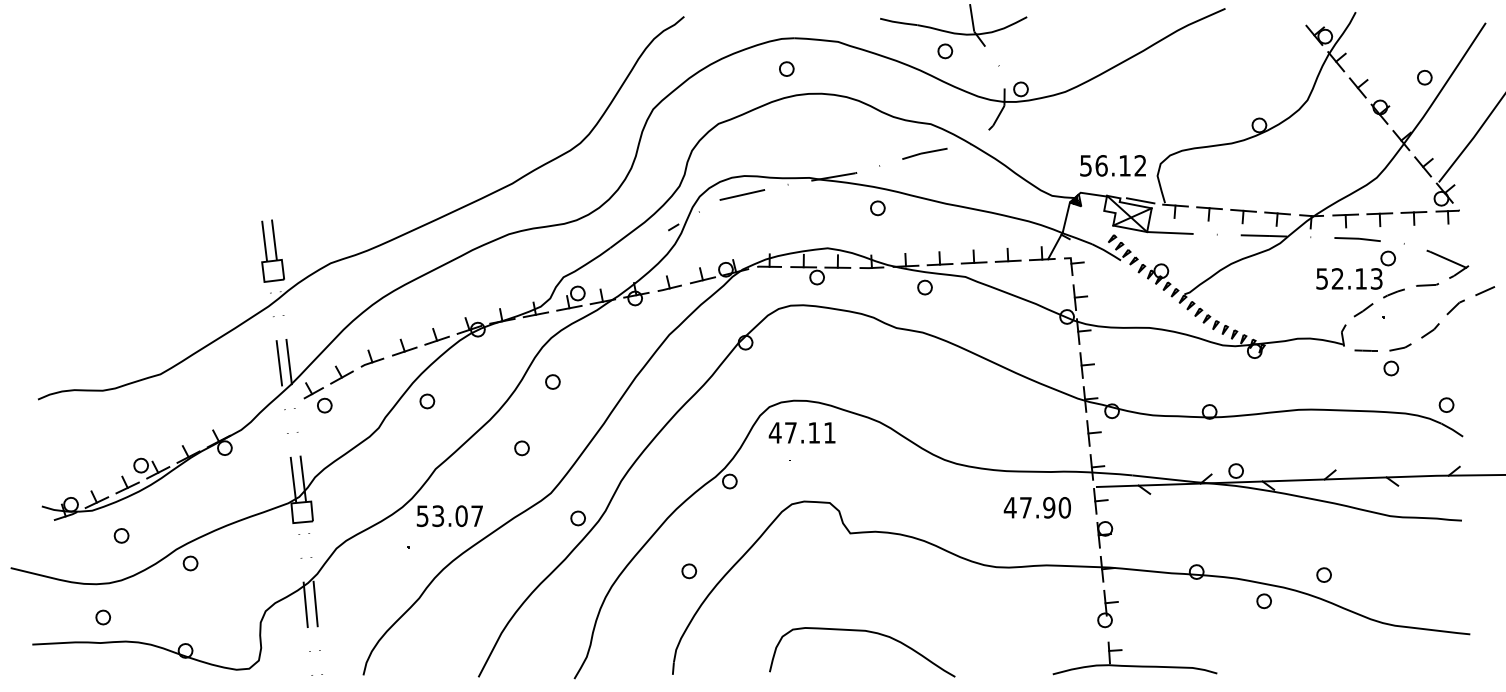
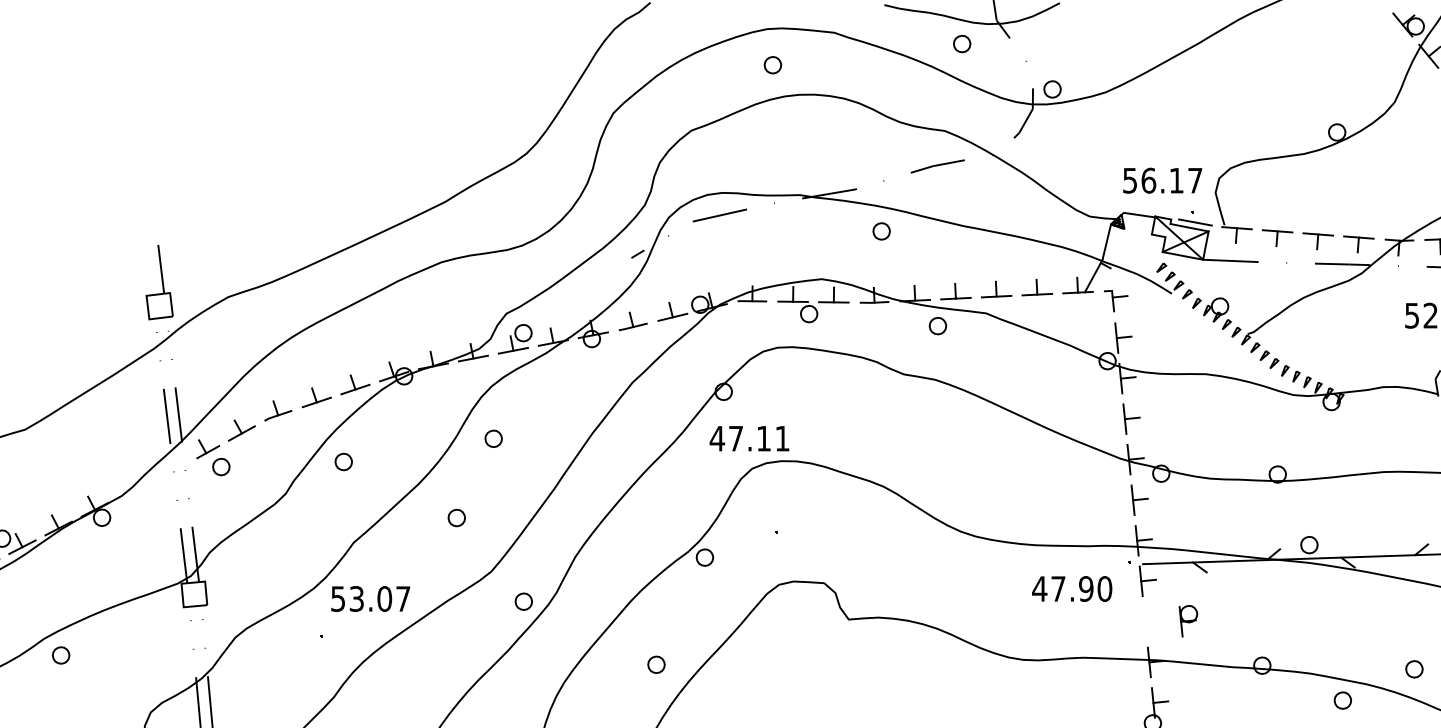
text: (1140, 165) -> (1195, 180), 56.12 -> 56.17
line: (264, 240) -> (149, 269), removed
text: (801, 432) -> (748, 438), moved
part: (1104, 534) -> (1188, 620), moved

